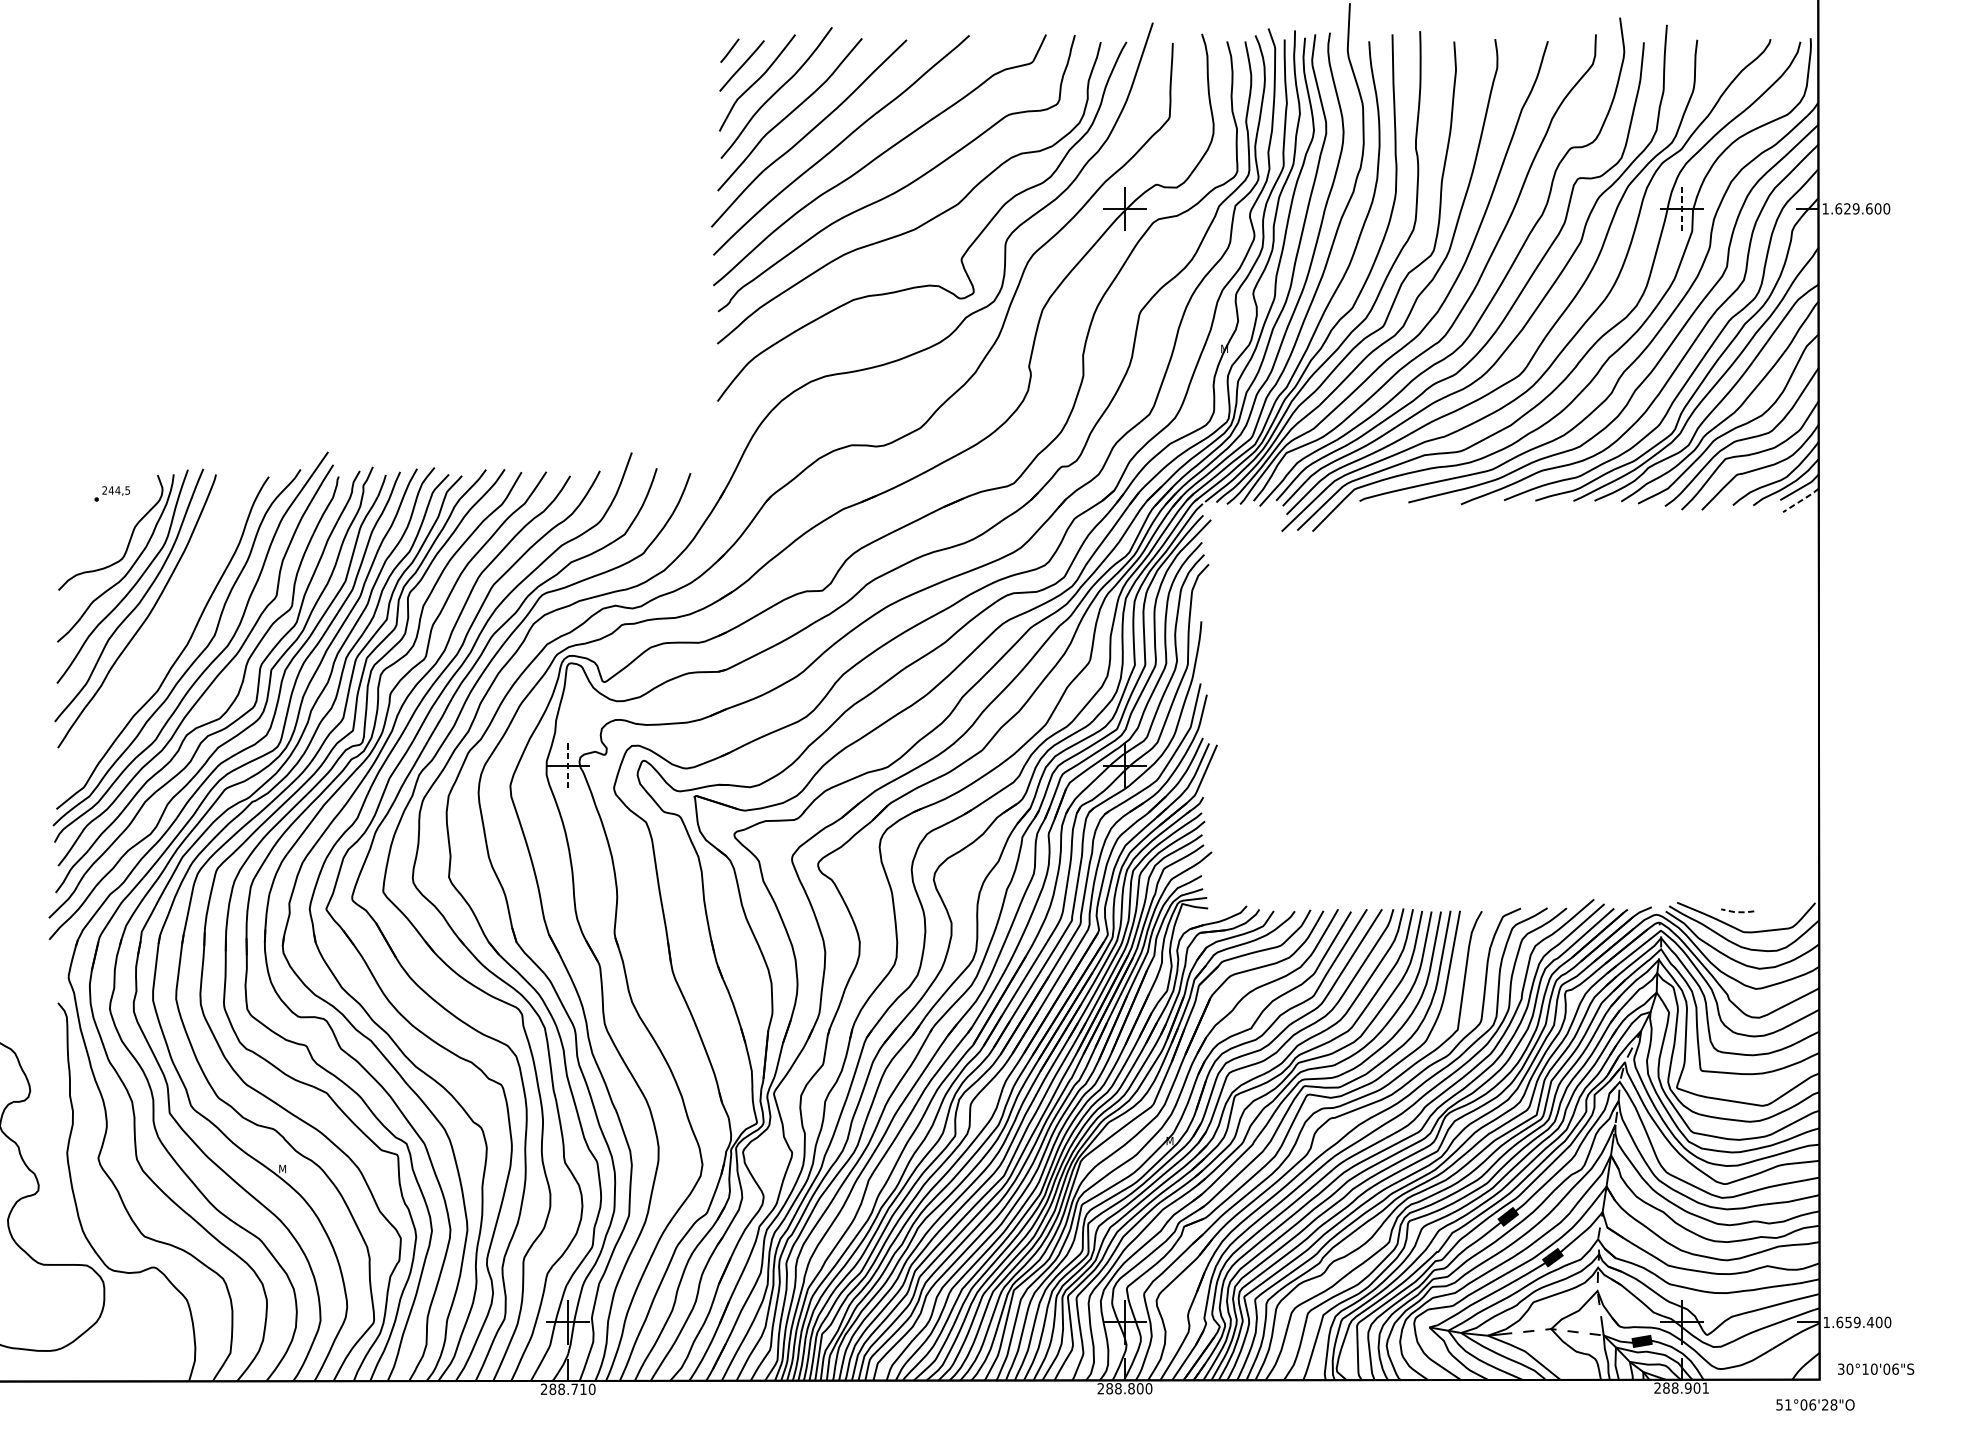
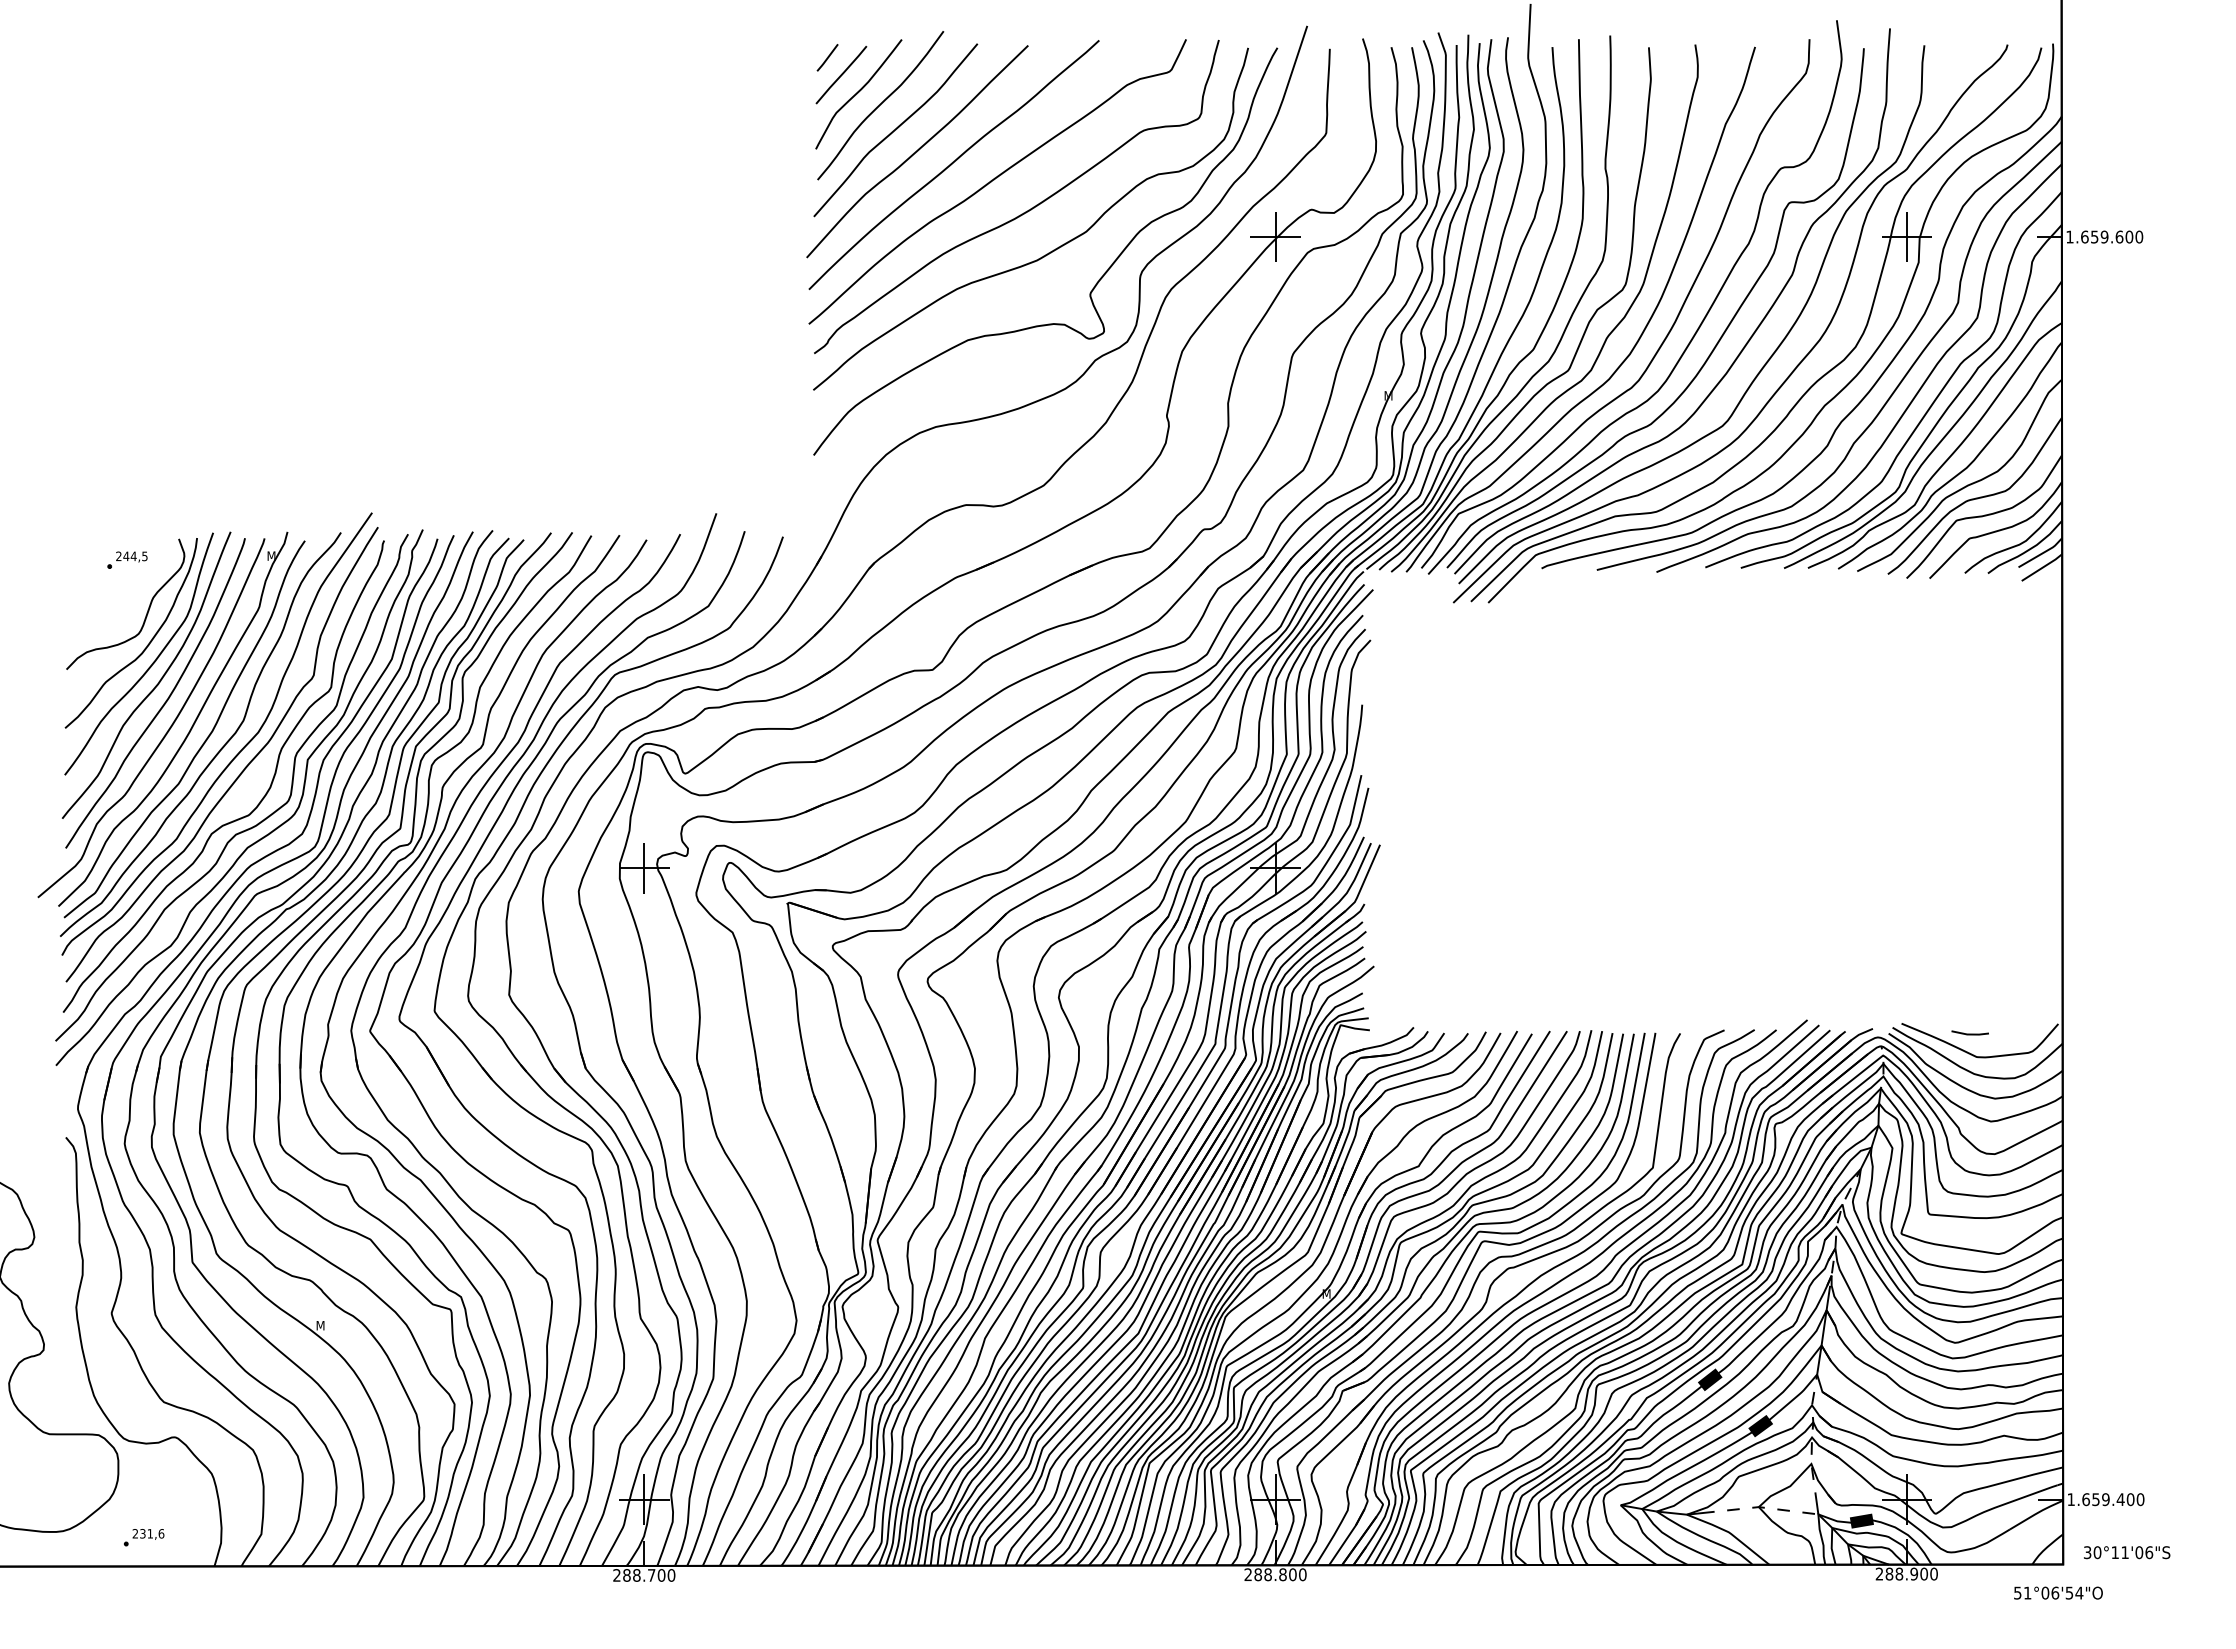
text: (1847, 208) -> (2094, 236), 1.629.600 -> 1.659.600
line: (1681, 209) -> (1906, 237), dashed -> solid
line: (1801, 500) -> (2042, 567), dashed -> solid
part: (150, 639) -> (170, 725), added
line: (568, 765) -> (644, 868), dashed -> solid
line: (1737, 912) -> (1970, 1034), dashed -> solid
part: (127, 1355) -> (144, 1537), added
text: (1874, 1369) -> (2125, 1552), 30°10'06"S -> 30°11'06"S
text: (1705, 1387) -> (1933, 1573), 288.901 -> 288.900
text: (583, 1389) -> (661, 1575), 288.710 -> 288.700
text: (1829, 1404) -> (2074, 1592), 51°06'28"O -> 51°06'54"O

